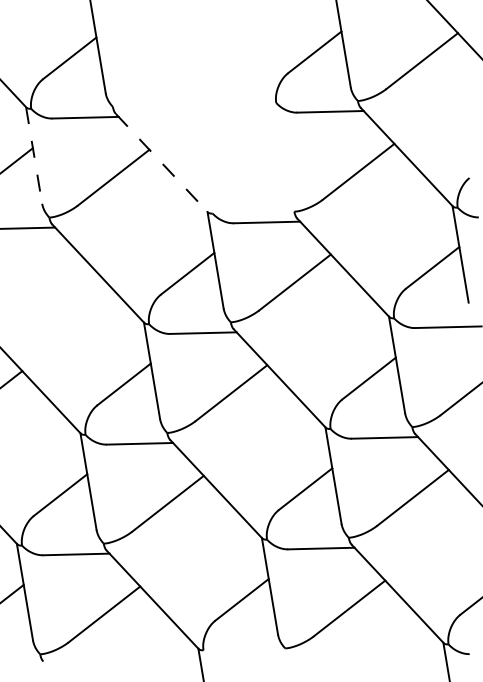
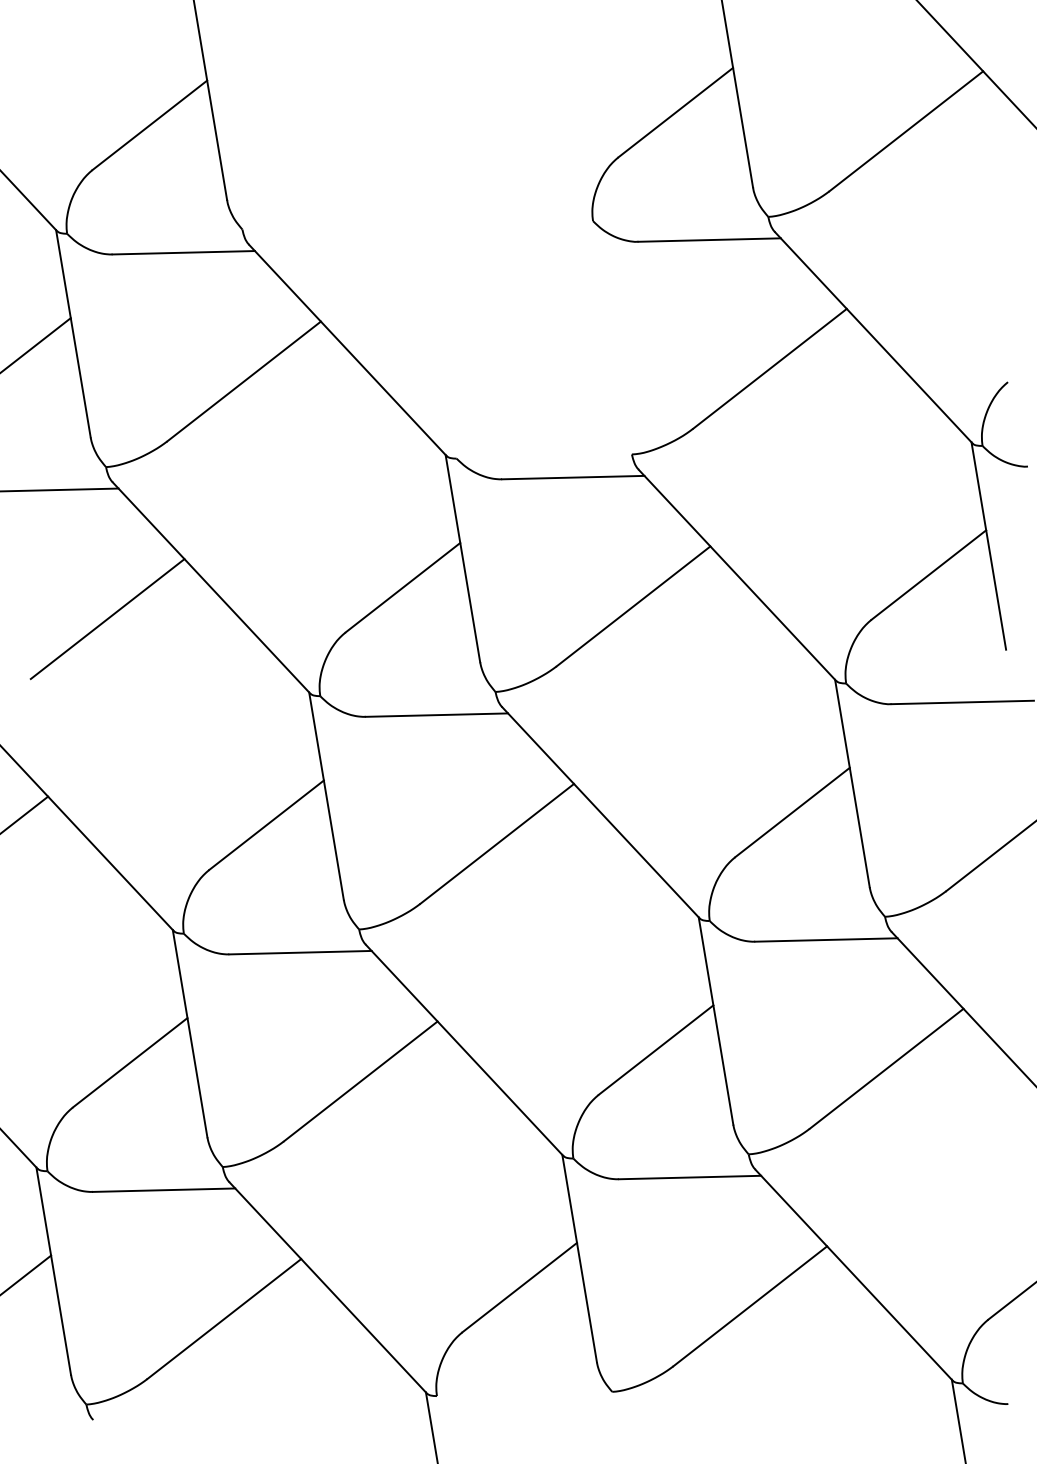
line: (34, 155) -> (74, 333), dashed -> solid
line: (162, 163) -> (348, 350), dashed -> solid
line: (49, 288) -> (106, 619), added

